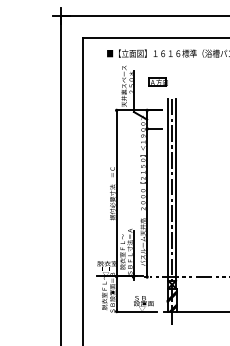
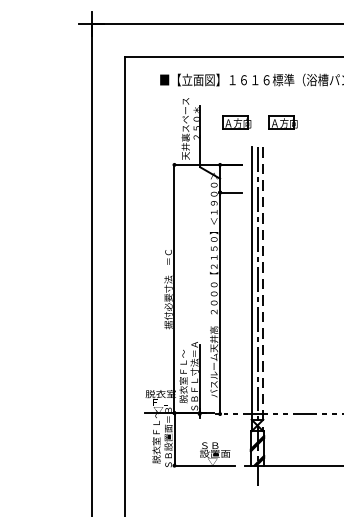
part: (188, 81) -> (281, 121), added
line: (176, 193) -> (263, 289), solid -> dashed

